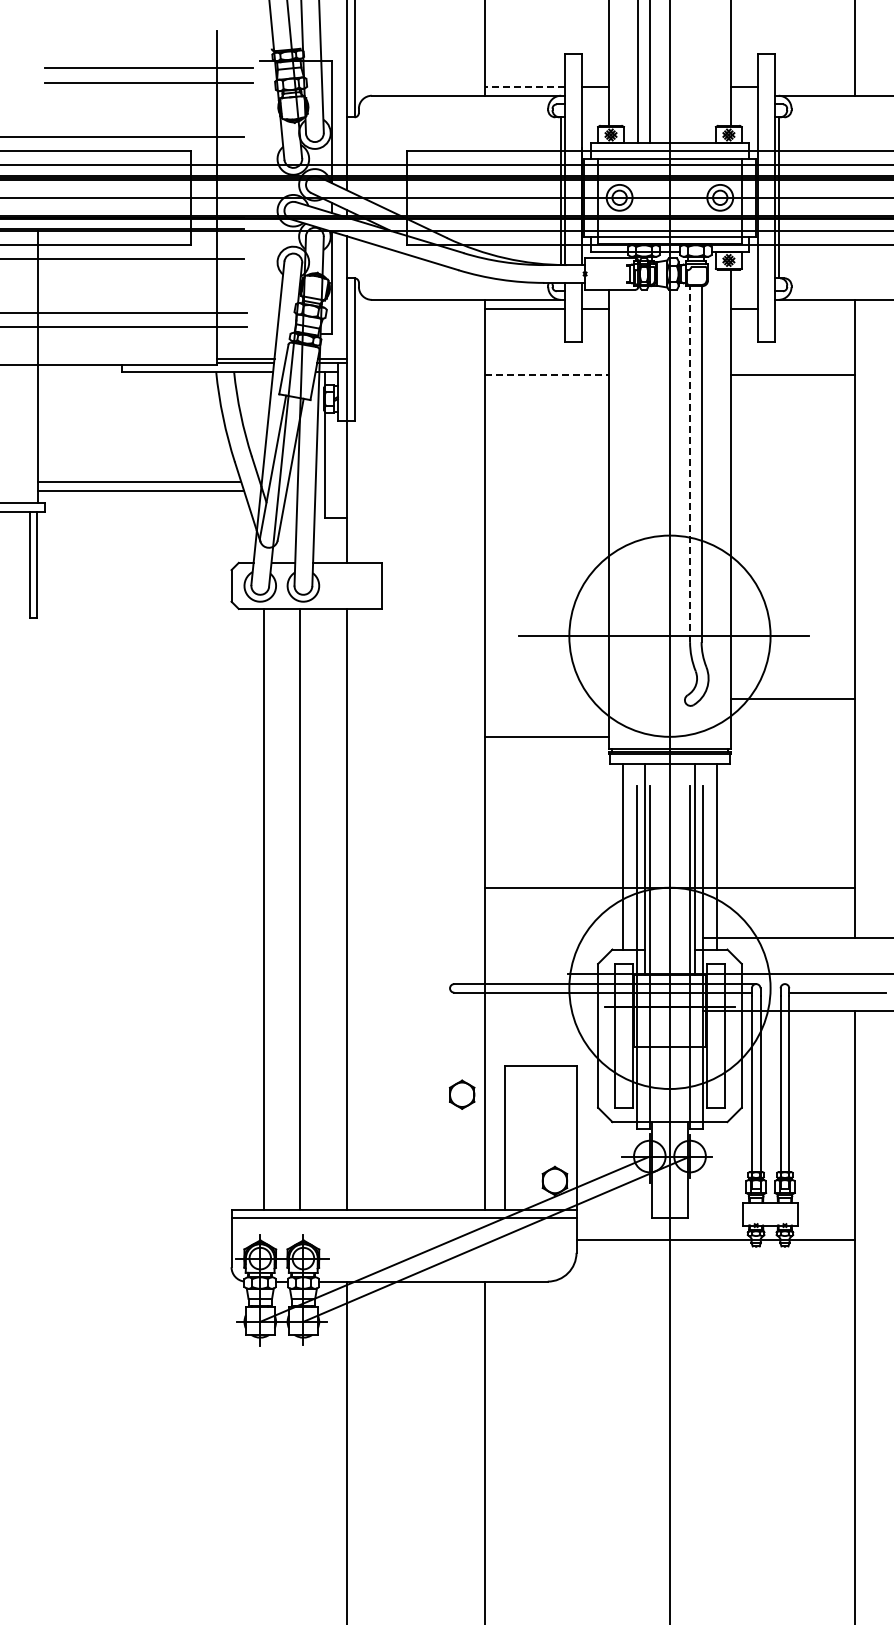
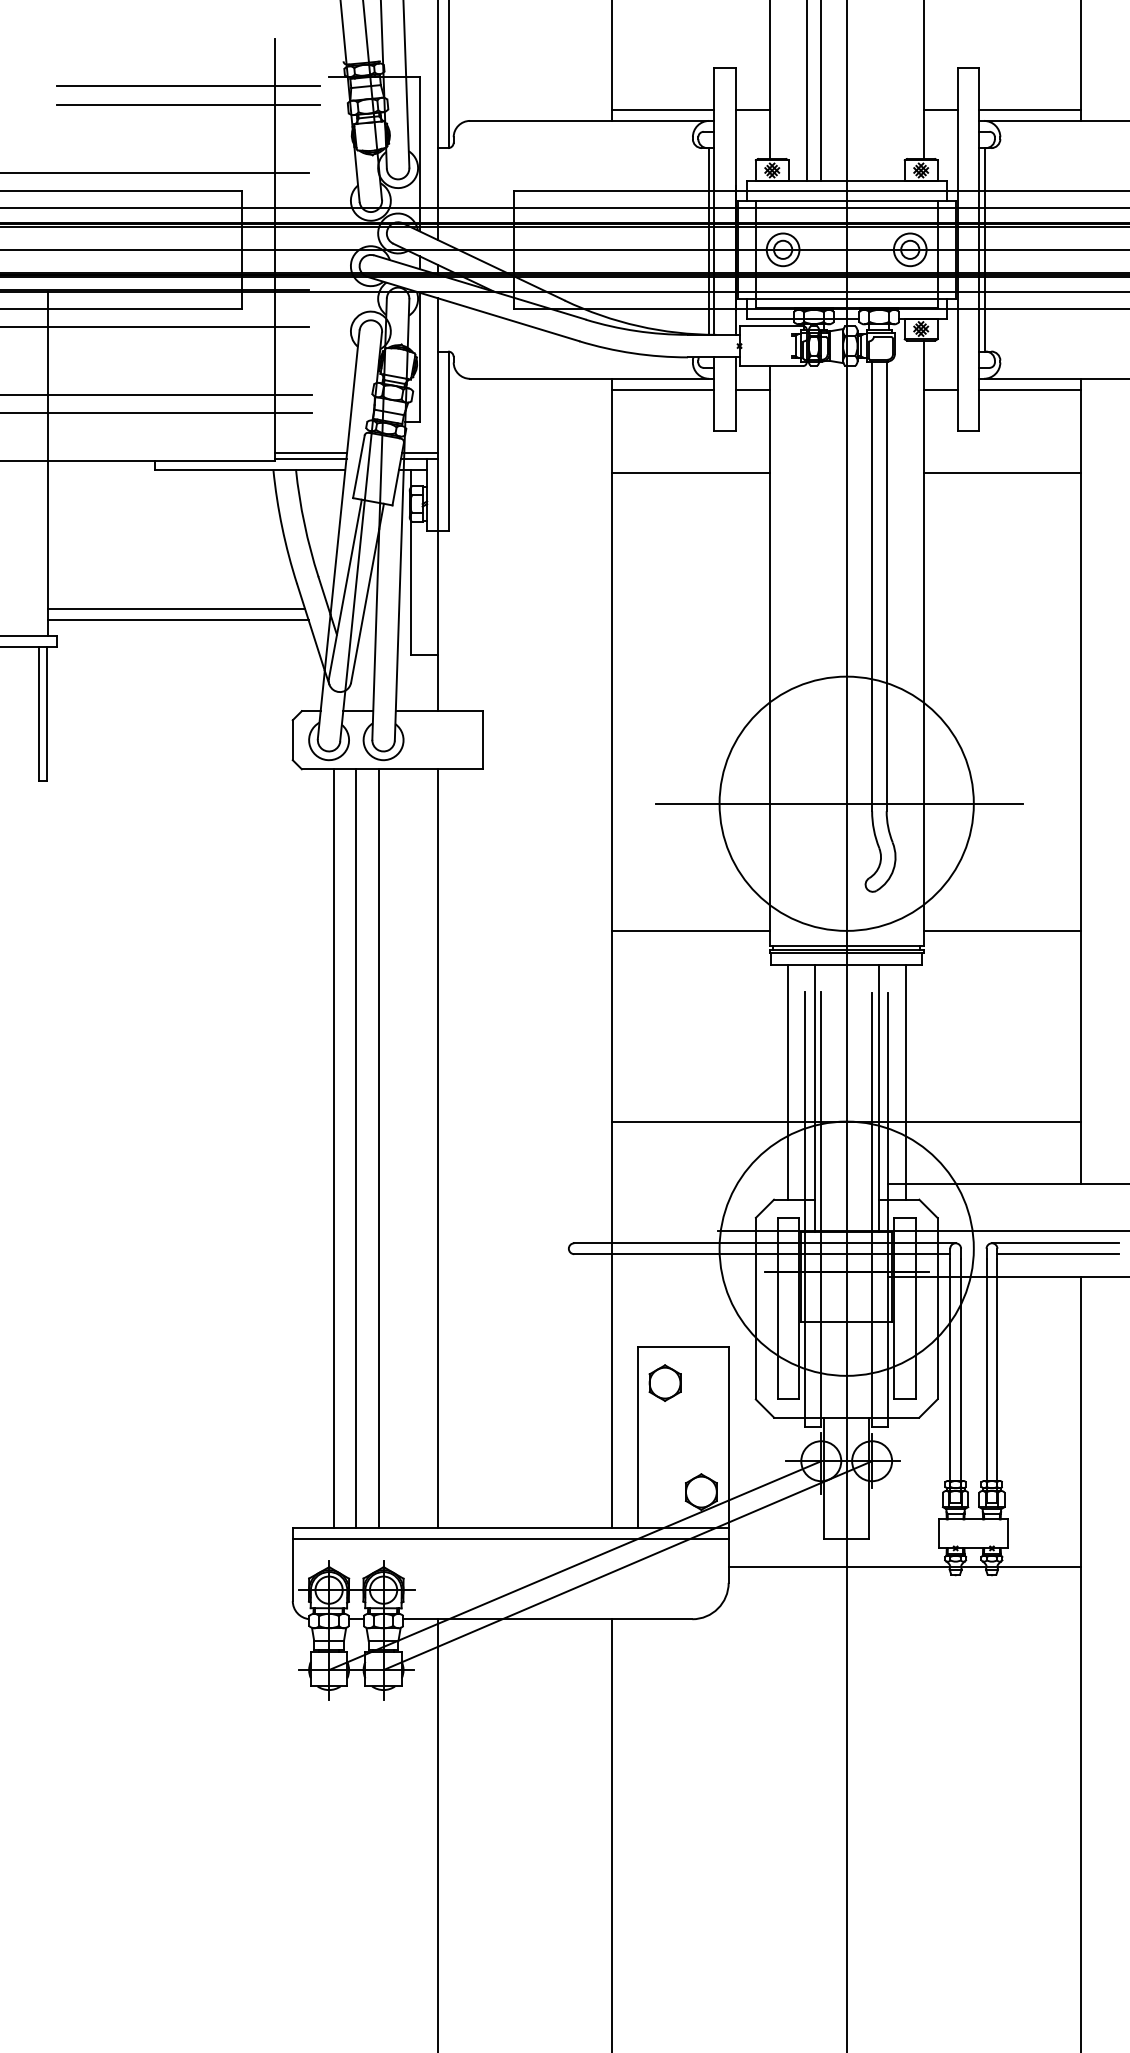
line: (524, 87) -> (662, 110), dashed -> solid
line: (814, 87) -> (1029, 110), added
line: (814, 308) -> (1029, 389), added
line: (547, 374) -> (691, 473), dashed -> solid
line: (690, 464) -> (872, 586), dashed -> solid
line: (793, 698) -> (1002, 930), moved
line: (281, 908) -> (355, 1147), added
line: (834, 984) -> (1054, 1243), added
part: (462, 1094) -> (665, 1382), moved

